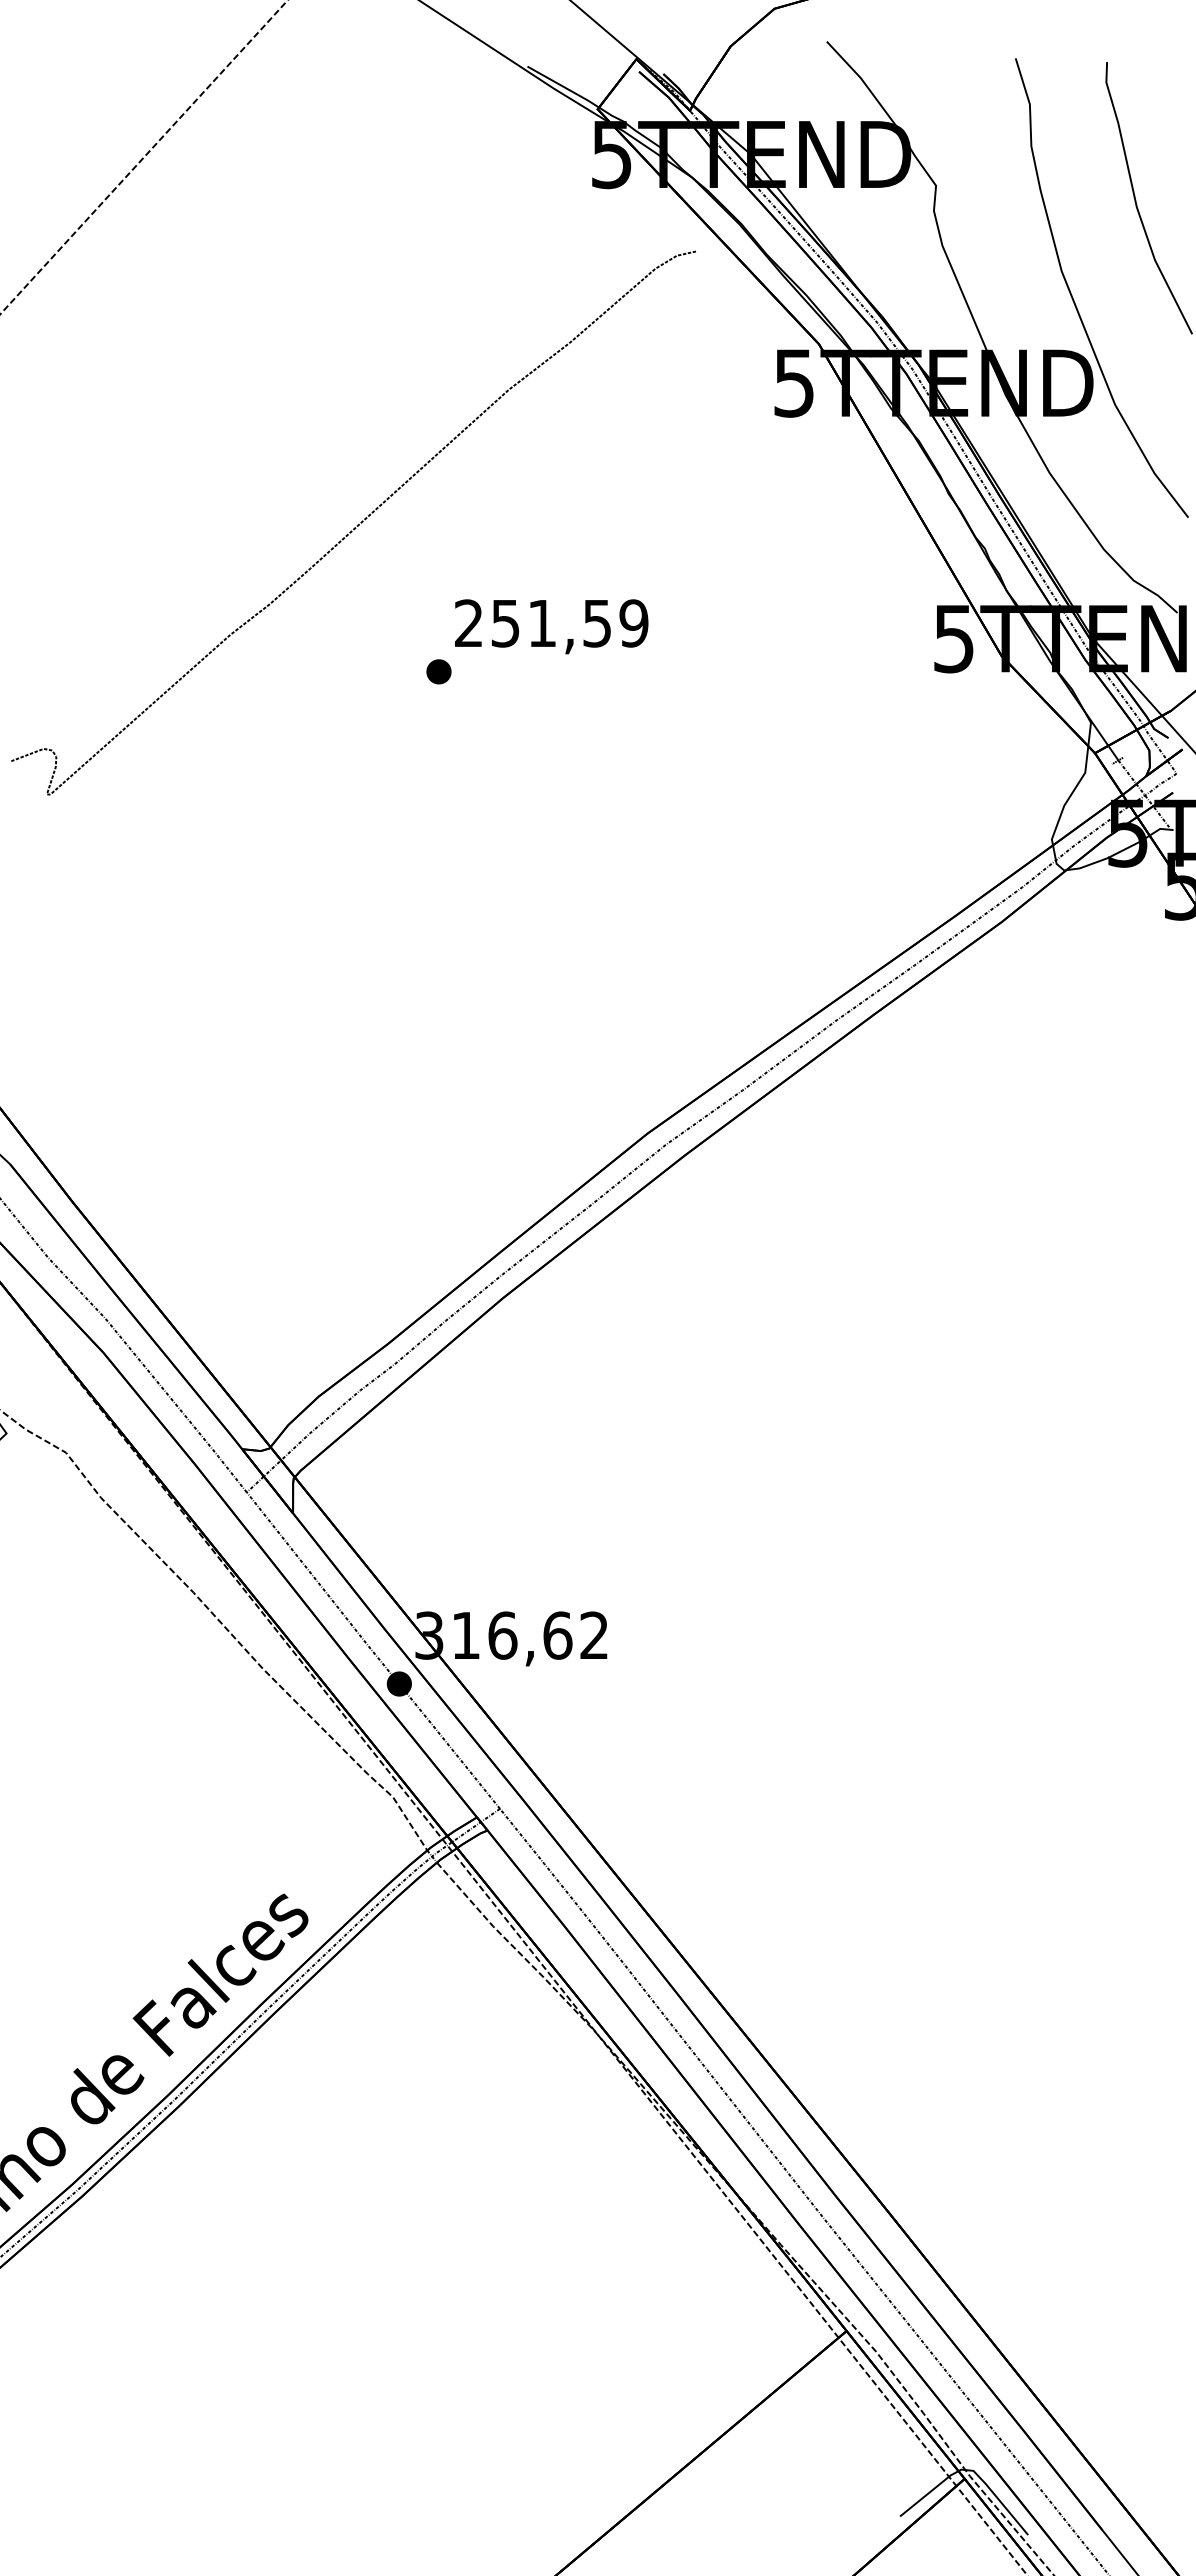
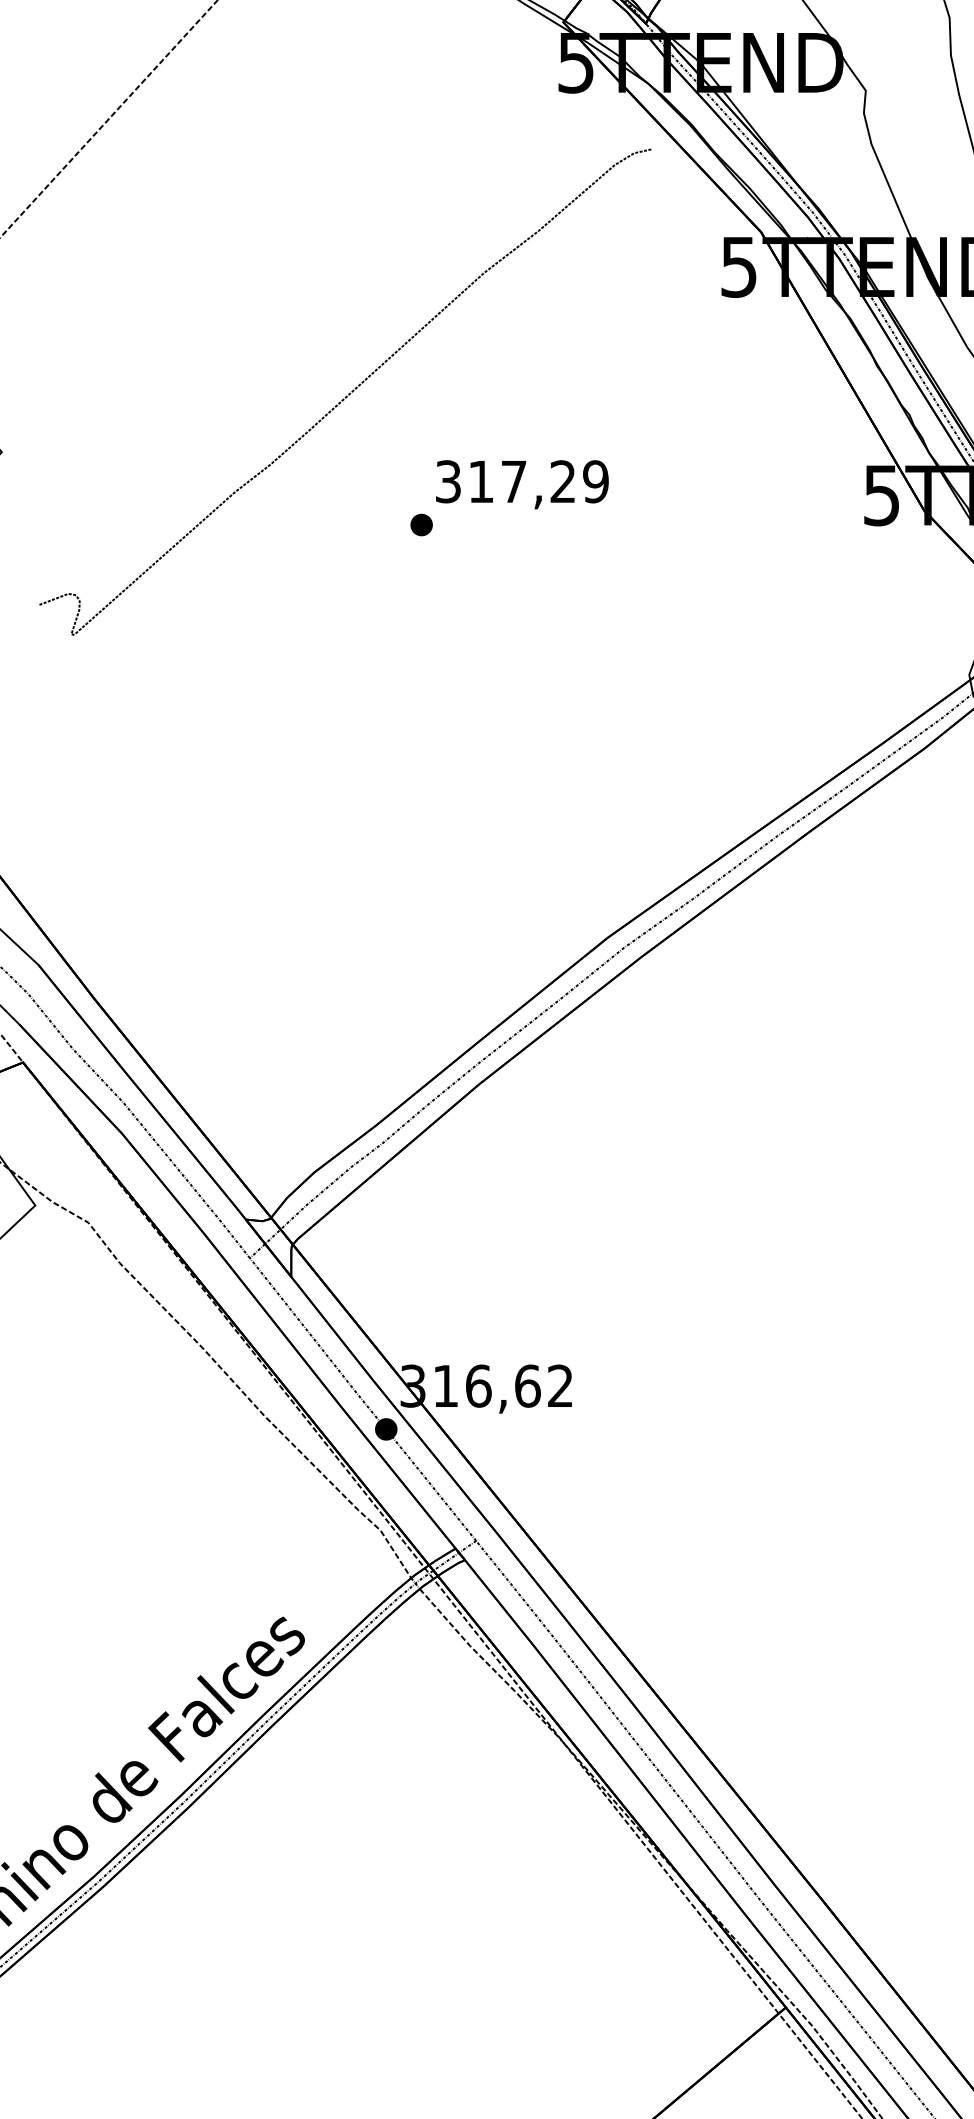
text: (532, 623) -> (505, 481), 251,59 -> 317,29

